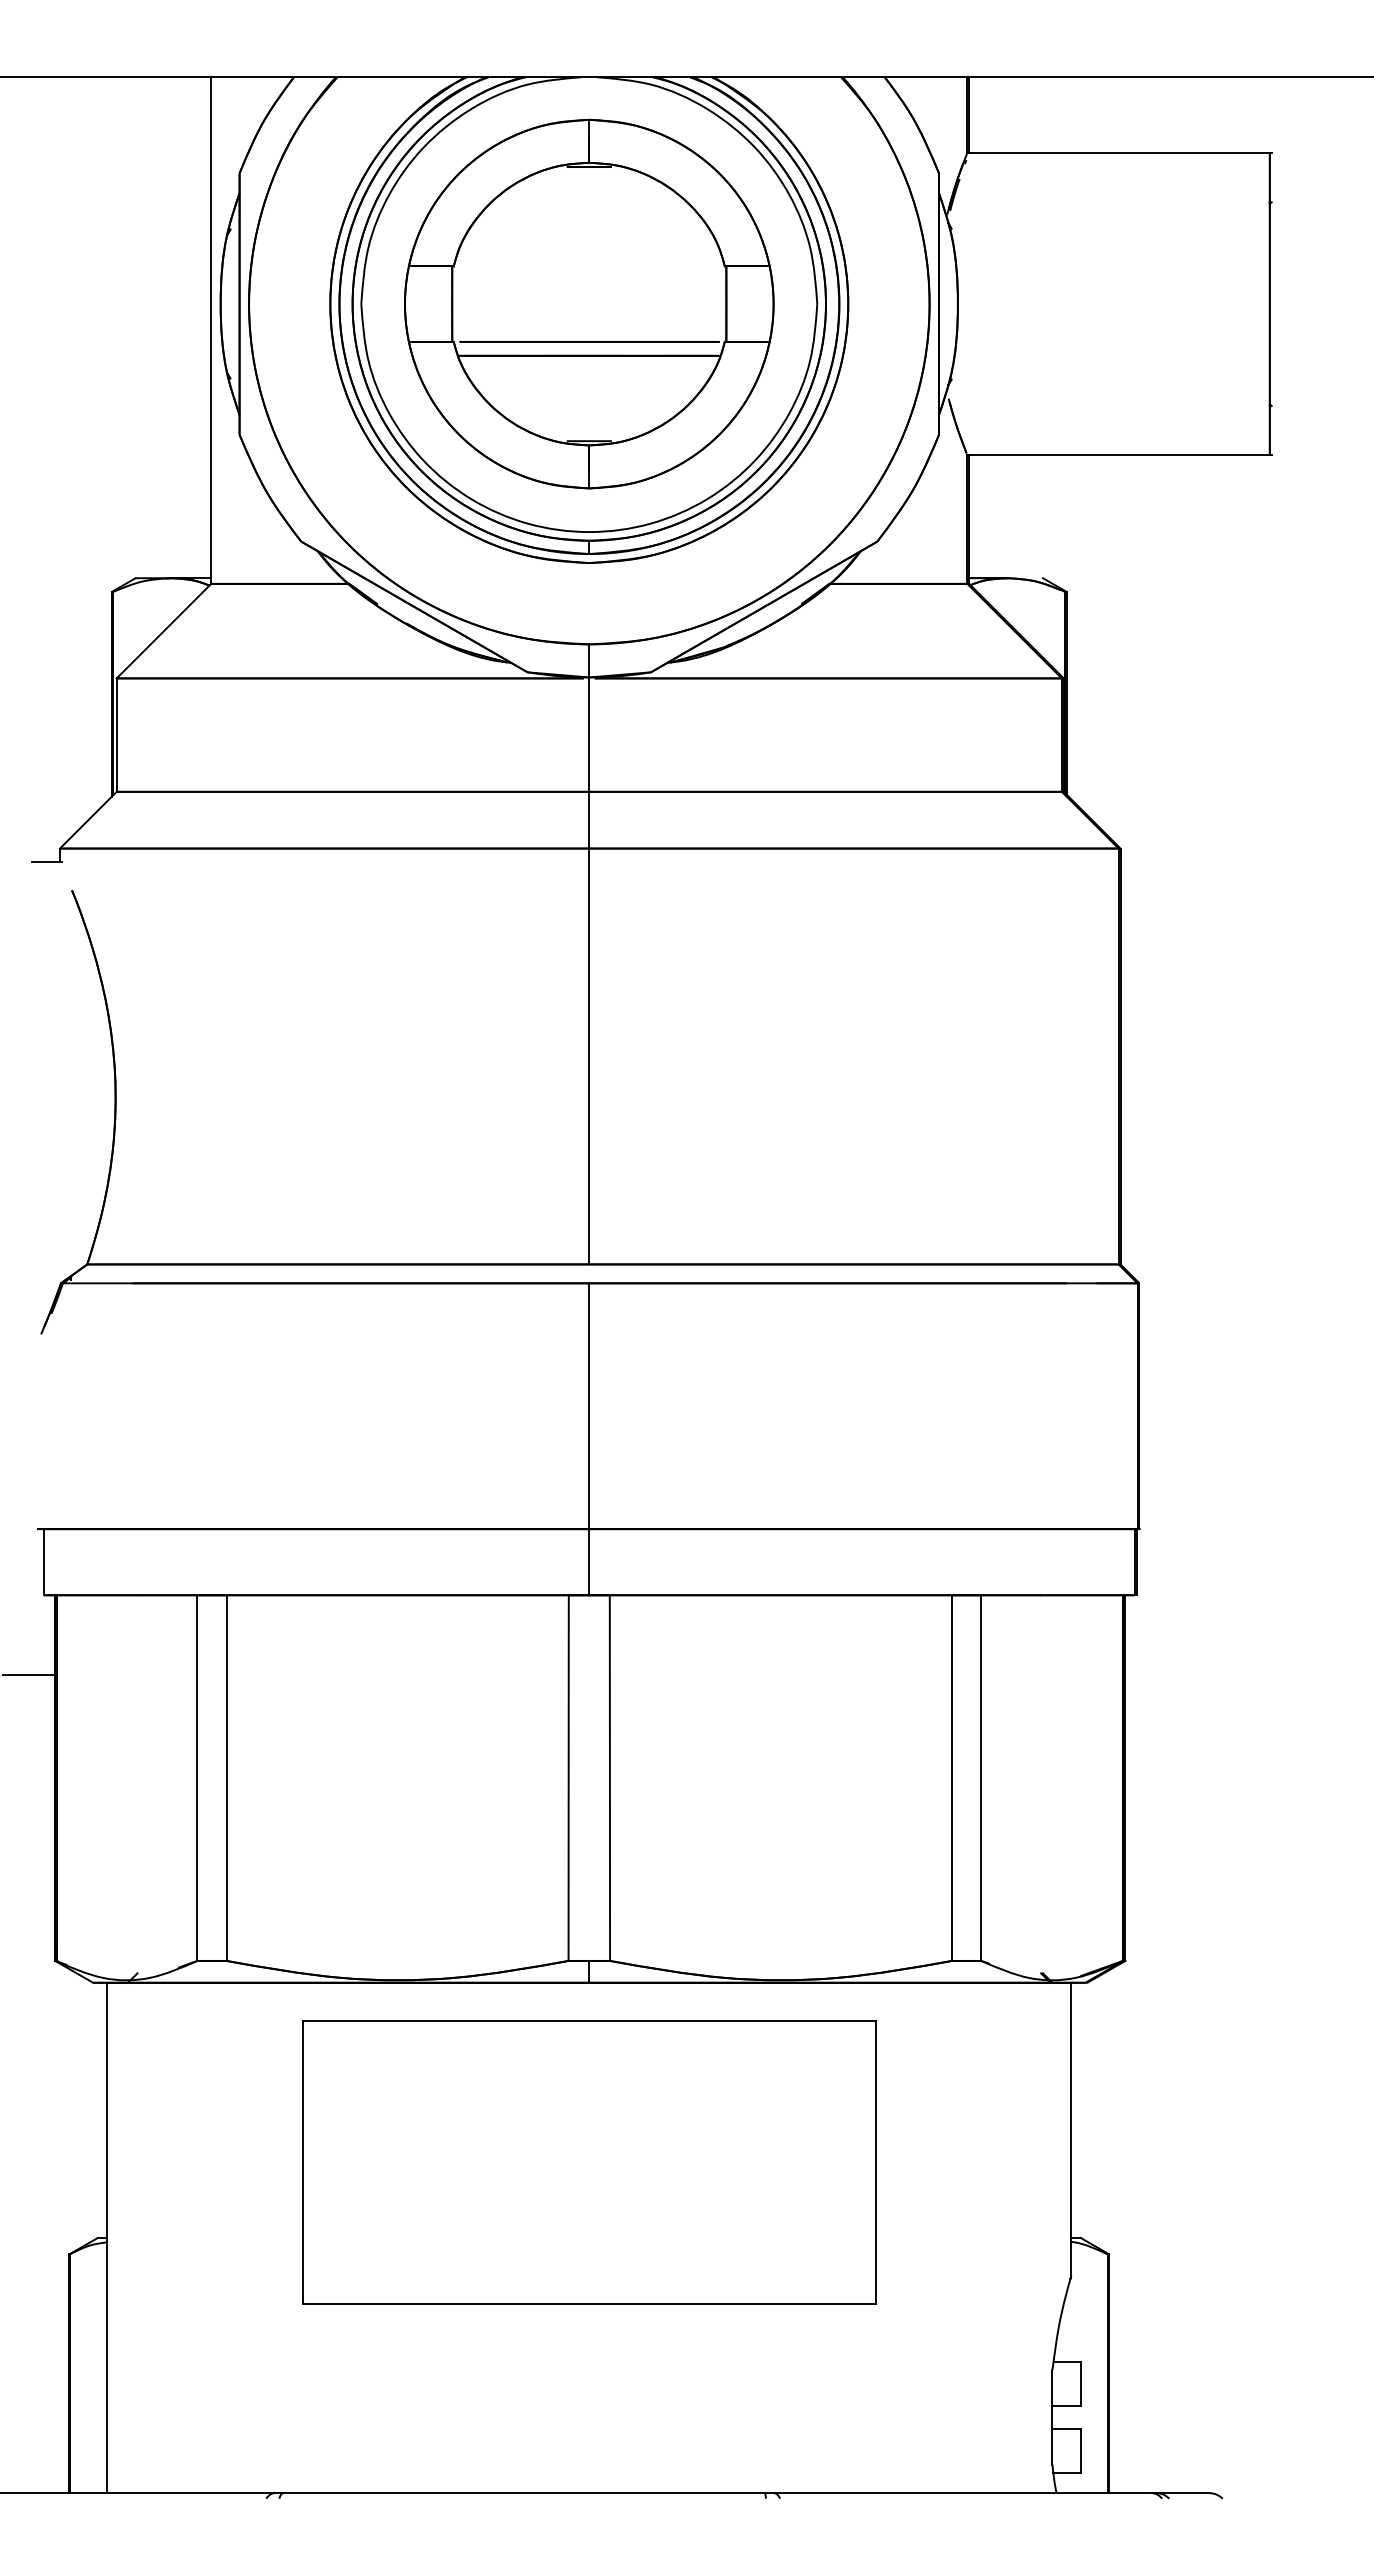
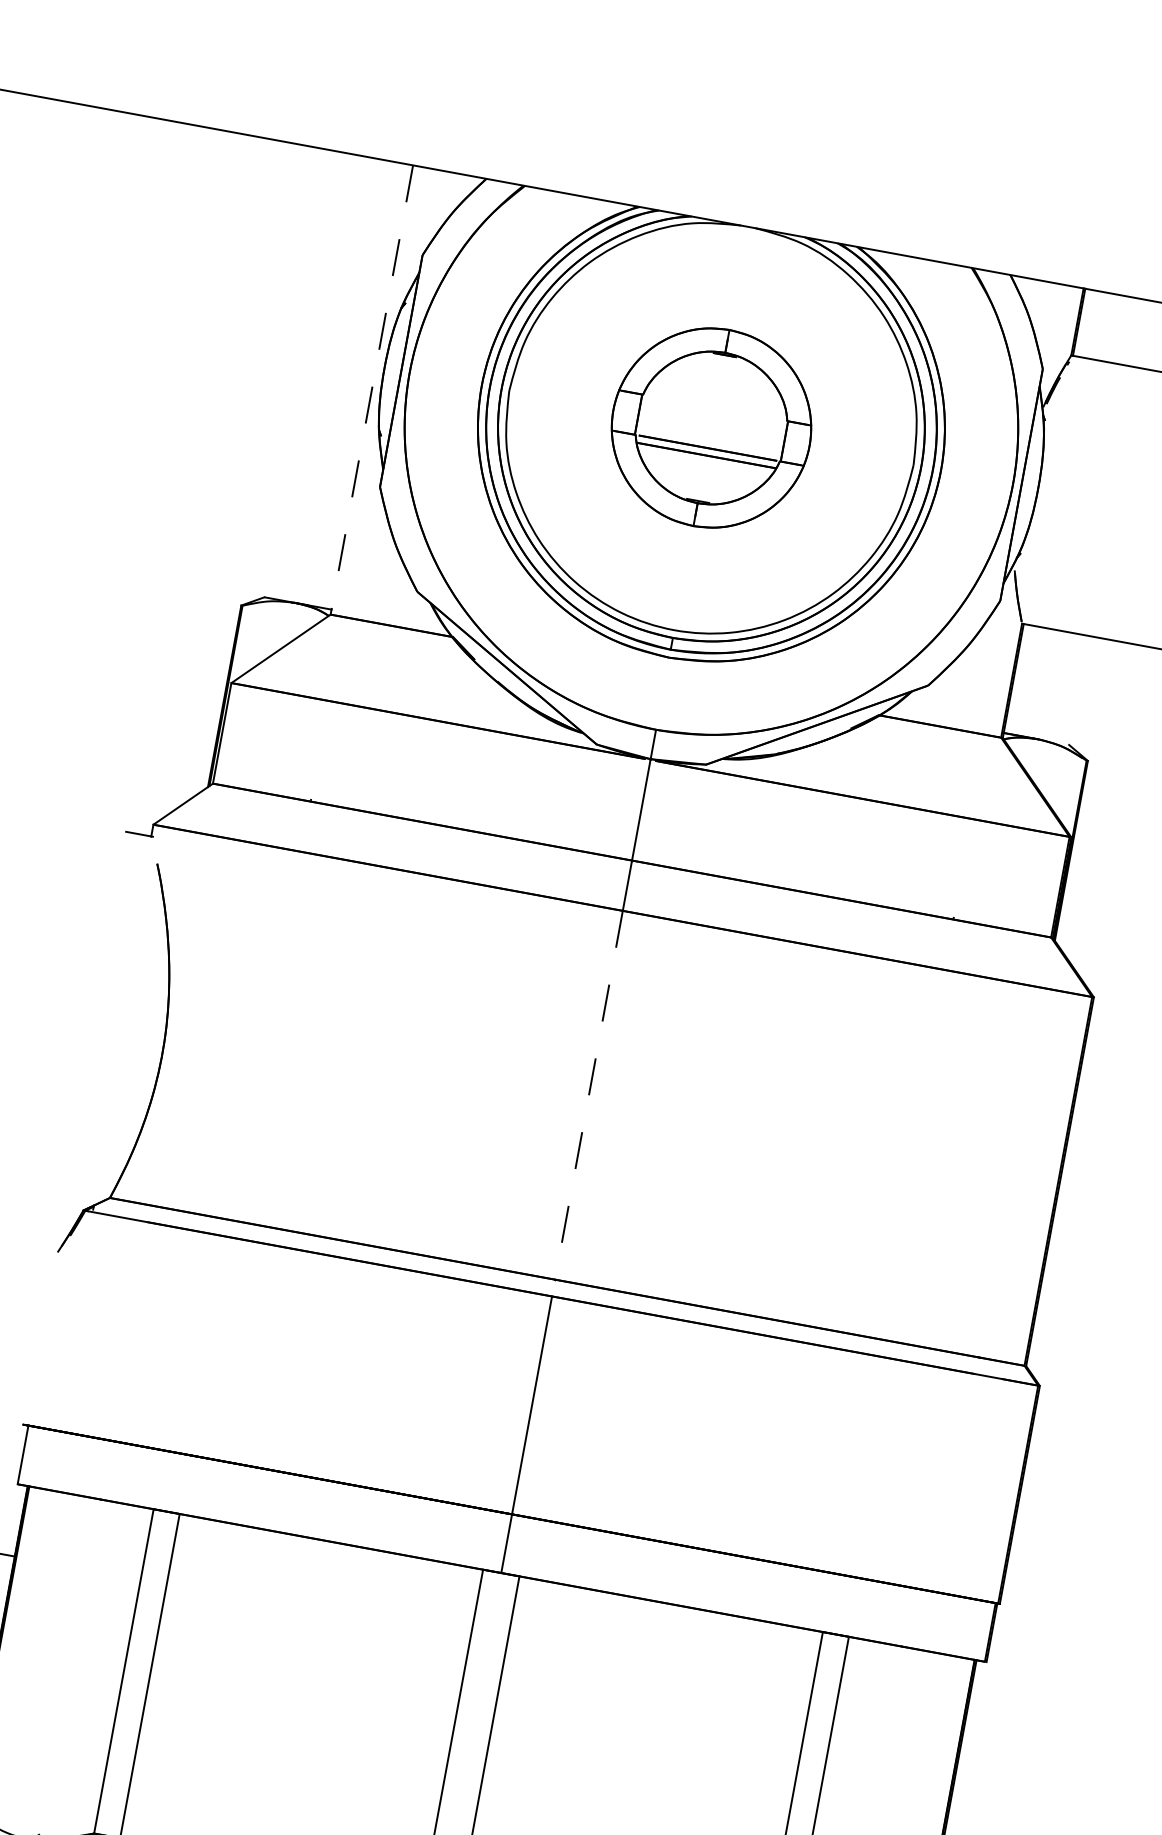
part: (589, 303) -> (711, 427), size x0.6
line: (211, 331) -> (371, 390), solid -> dashed
line: (589, 1056) -> (589, 1095), solid -> dashed

